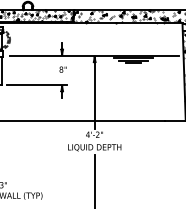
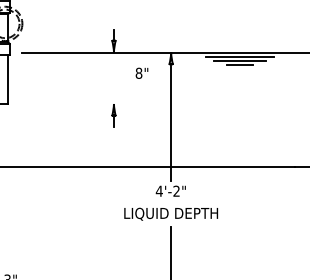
text: (62, 69) -> (140, 73), moved
line: (37, 85) -> (70, 104), removed

